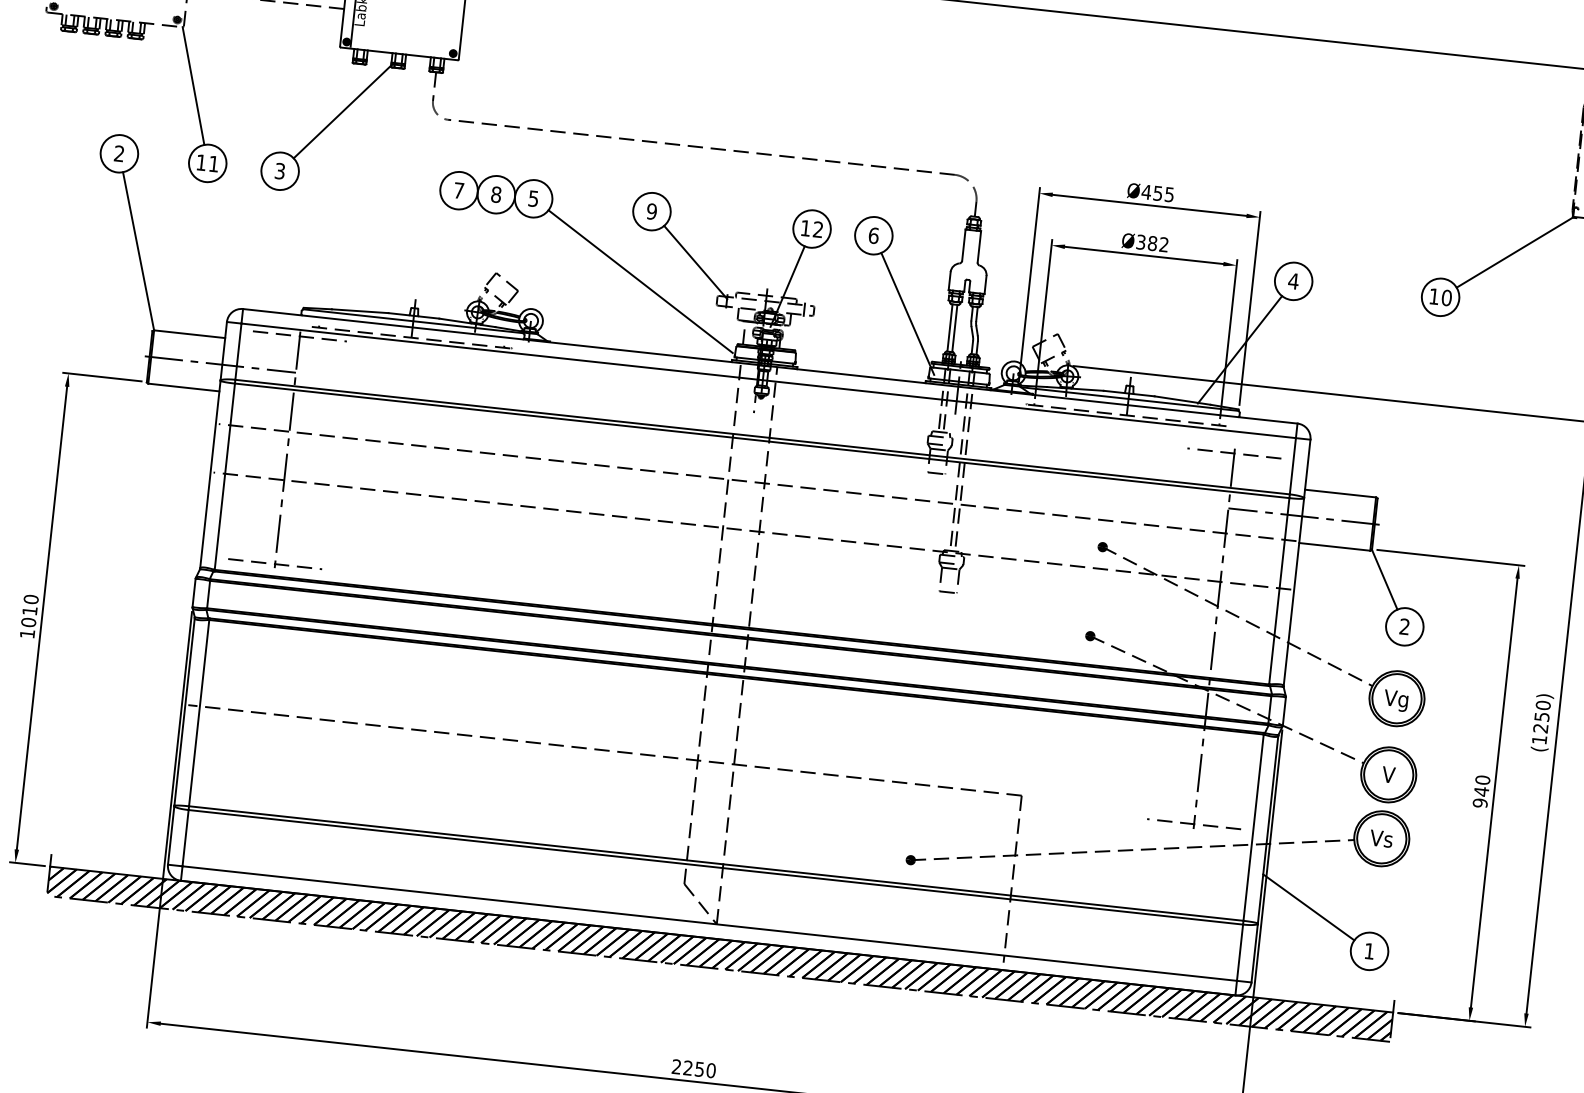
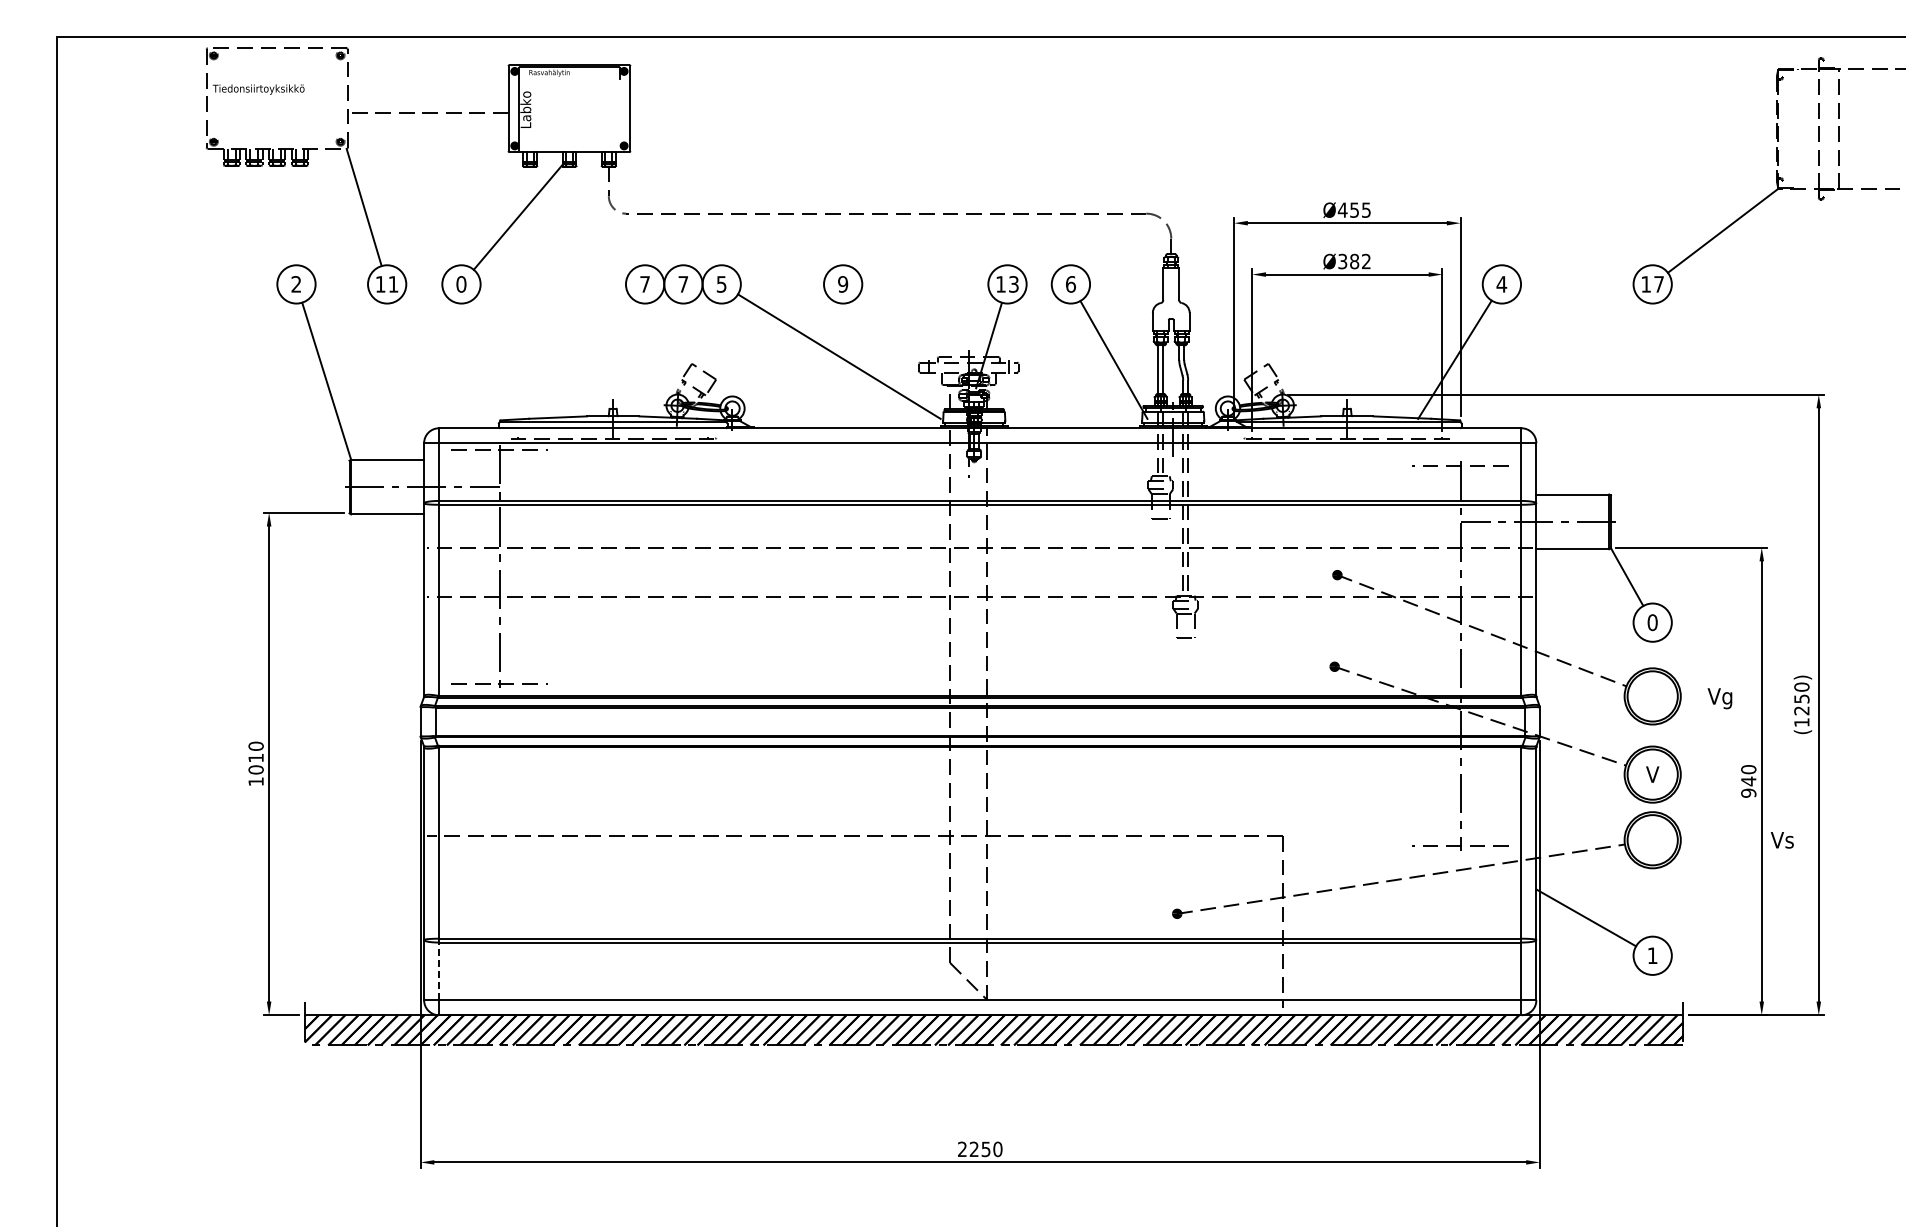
text: (280, 171) -> (461, 284), 3 -> 0
text: (496, 194) -> (683, 284), 8 -> 7
text: (817, 229) -> (1013, 284), 12 -> 13
line: (696, 261) -> (893, 330), removed
text: (1447, 298) -> (1659, 284), 10 -> 17
text: (1404, 626) -> (1652, 622), 2 -> 0
text: (1395, 700) -> (1719, 698), moved
line: (186, 838) -> (439, 971), solid -> dashed
text: (1380, 838) -> (1781, 840), moved

